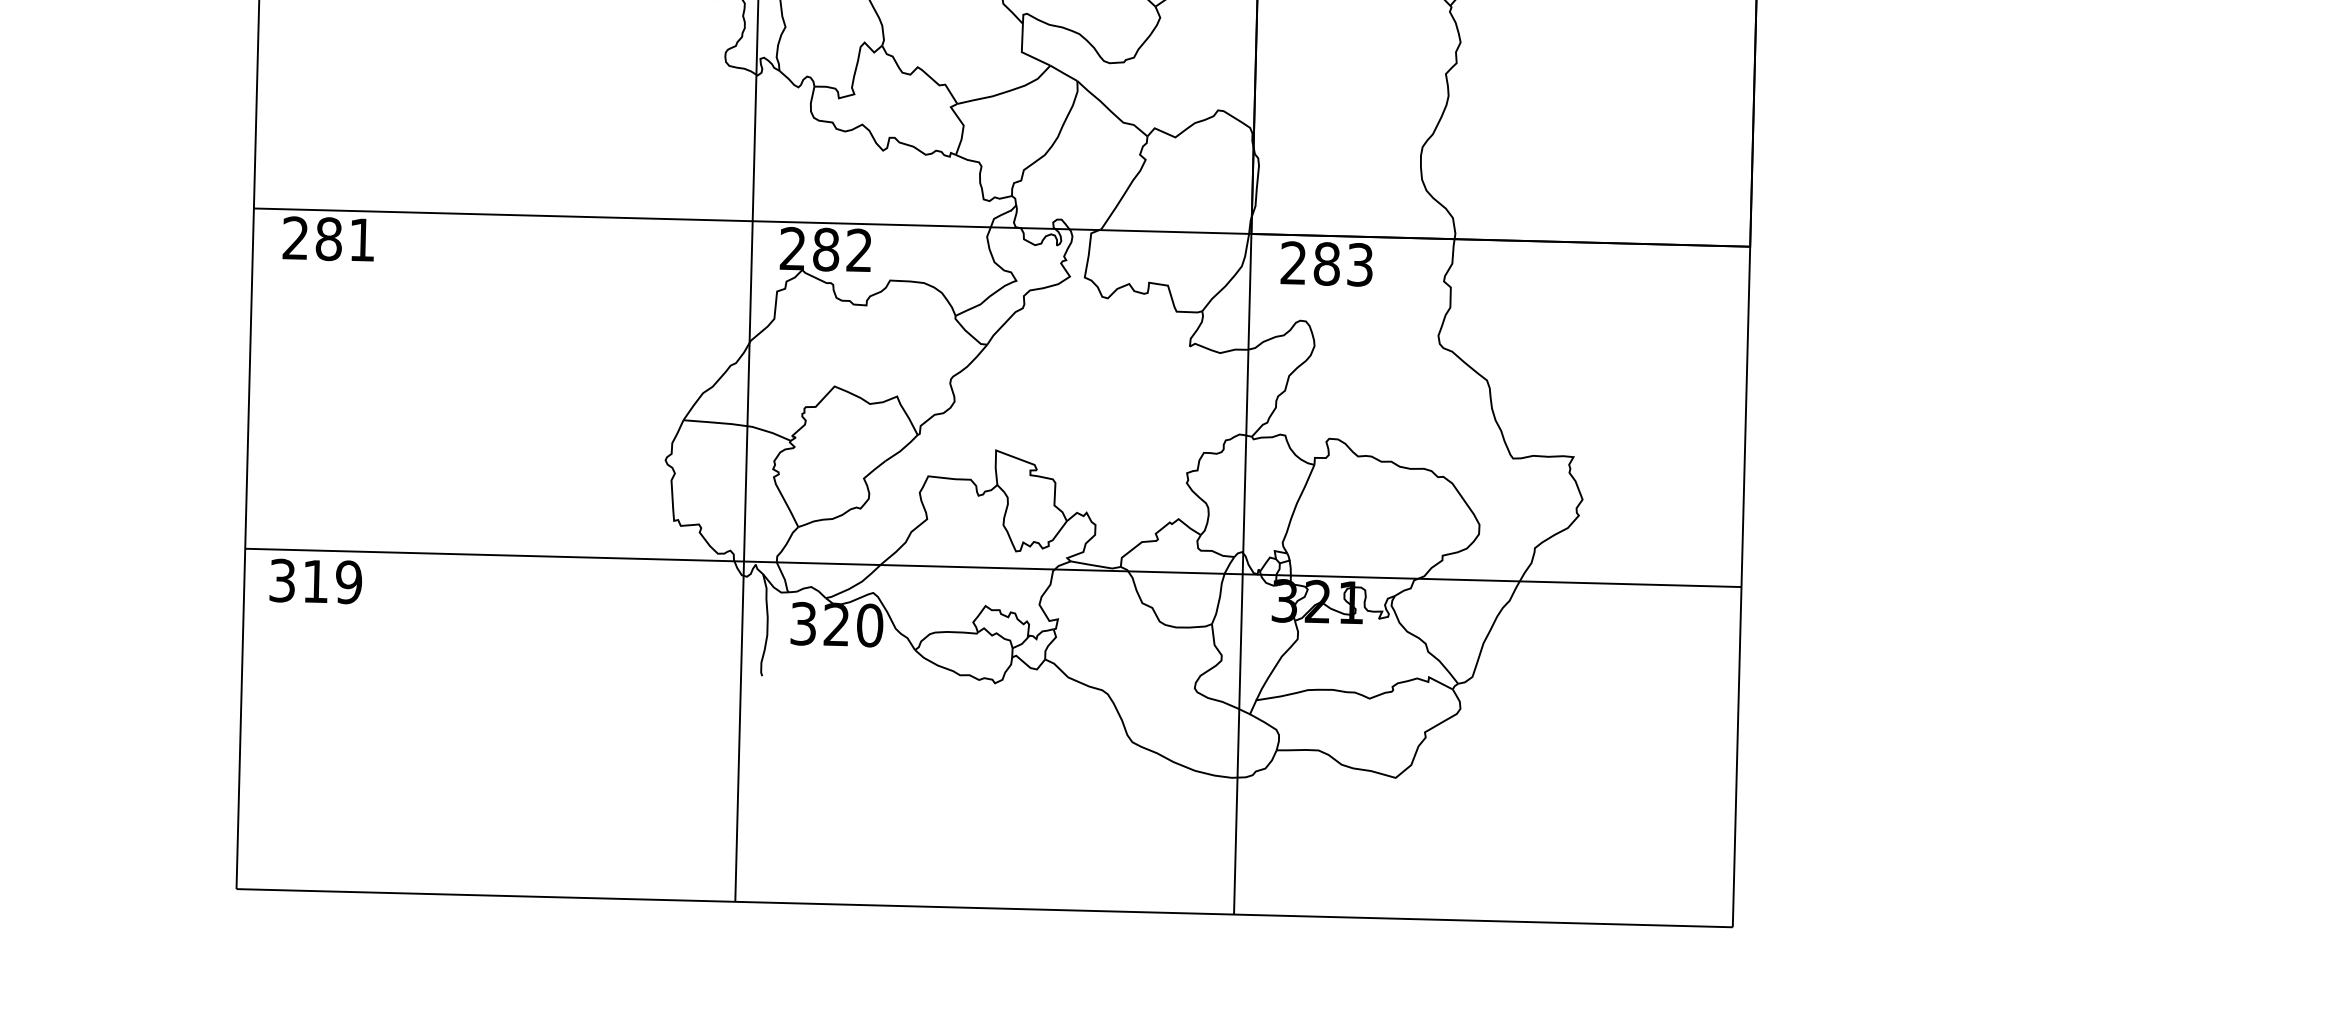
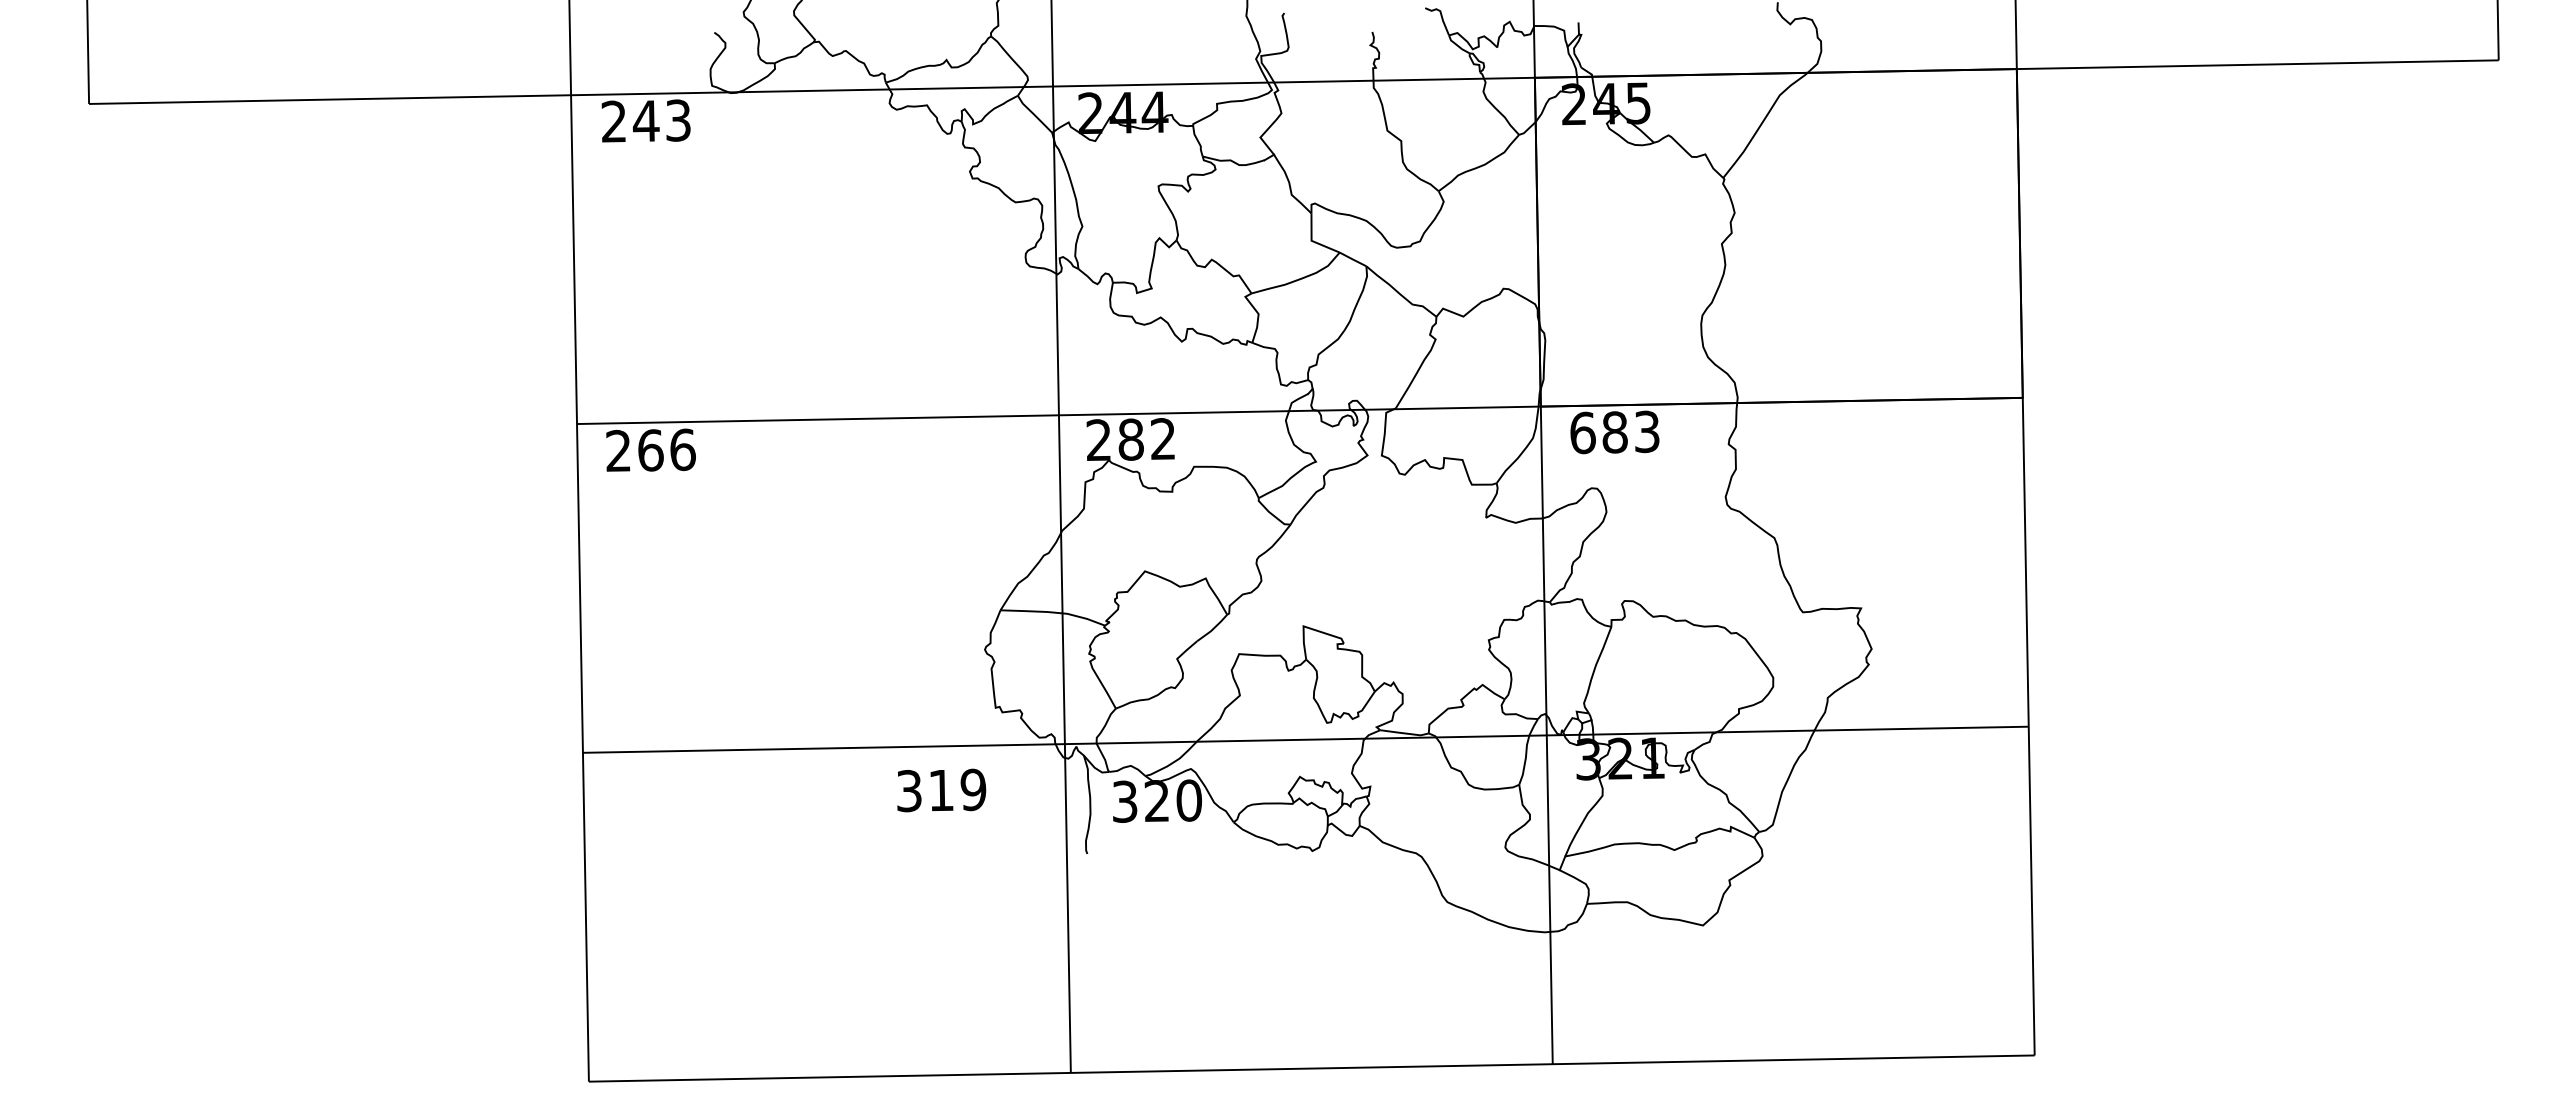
text: (345, 238) -> (666, 449), 281 -> 266
text: (1293, 262) -> (1582, 432), 283 -> 683
text: (315, 581) -> (941, 790), moved

